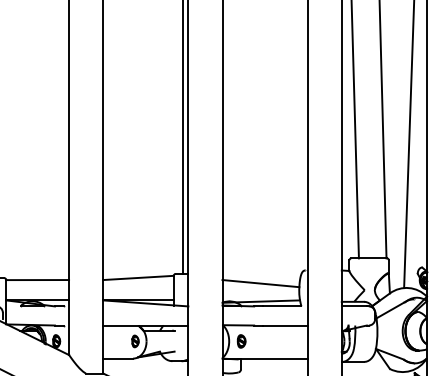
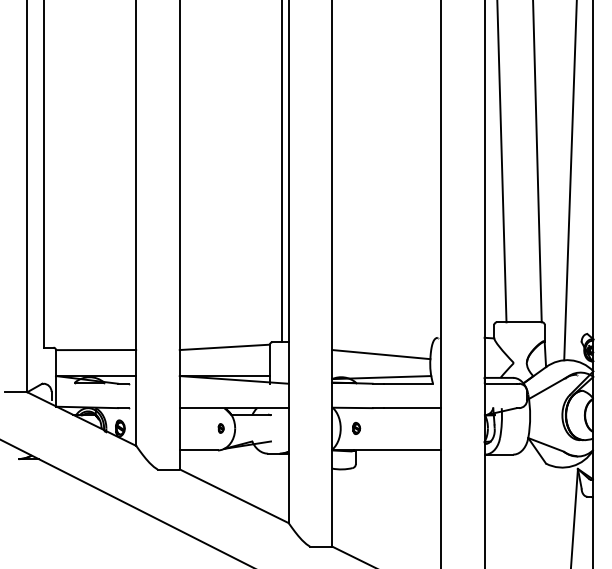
part: (135, 341) -> (221, 428), size x0.6
part: (241, 341) -> (356, 428), size x0.7

